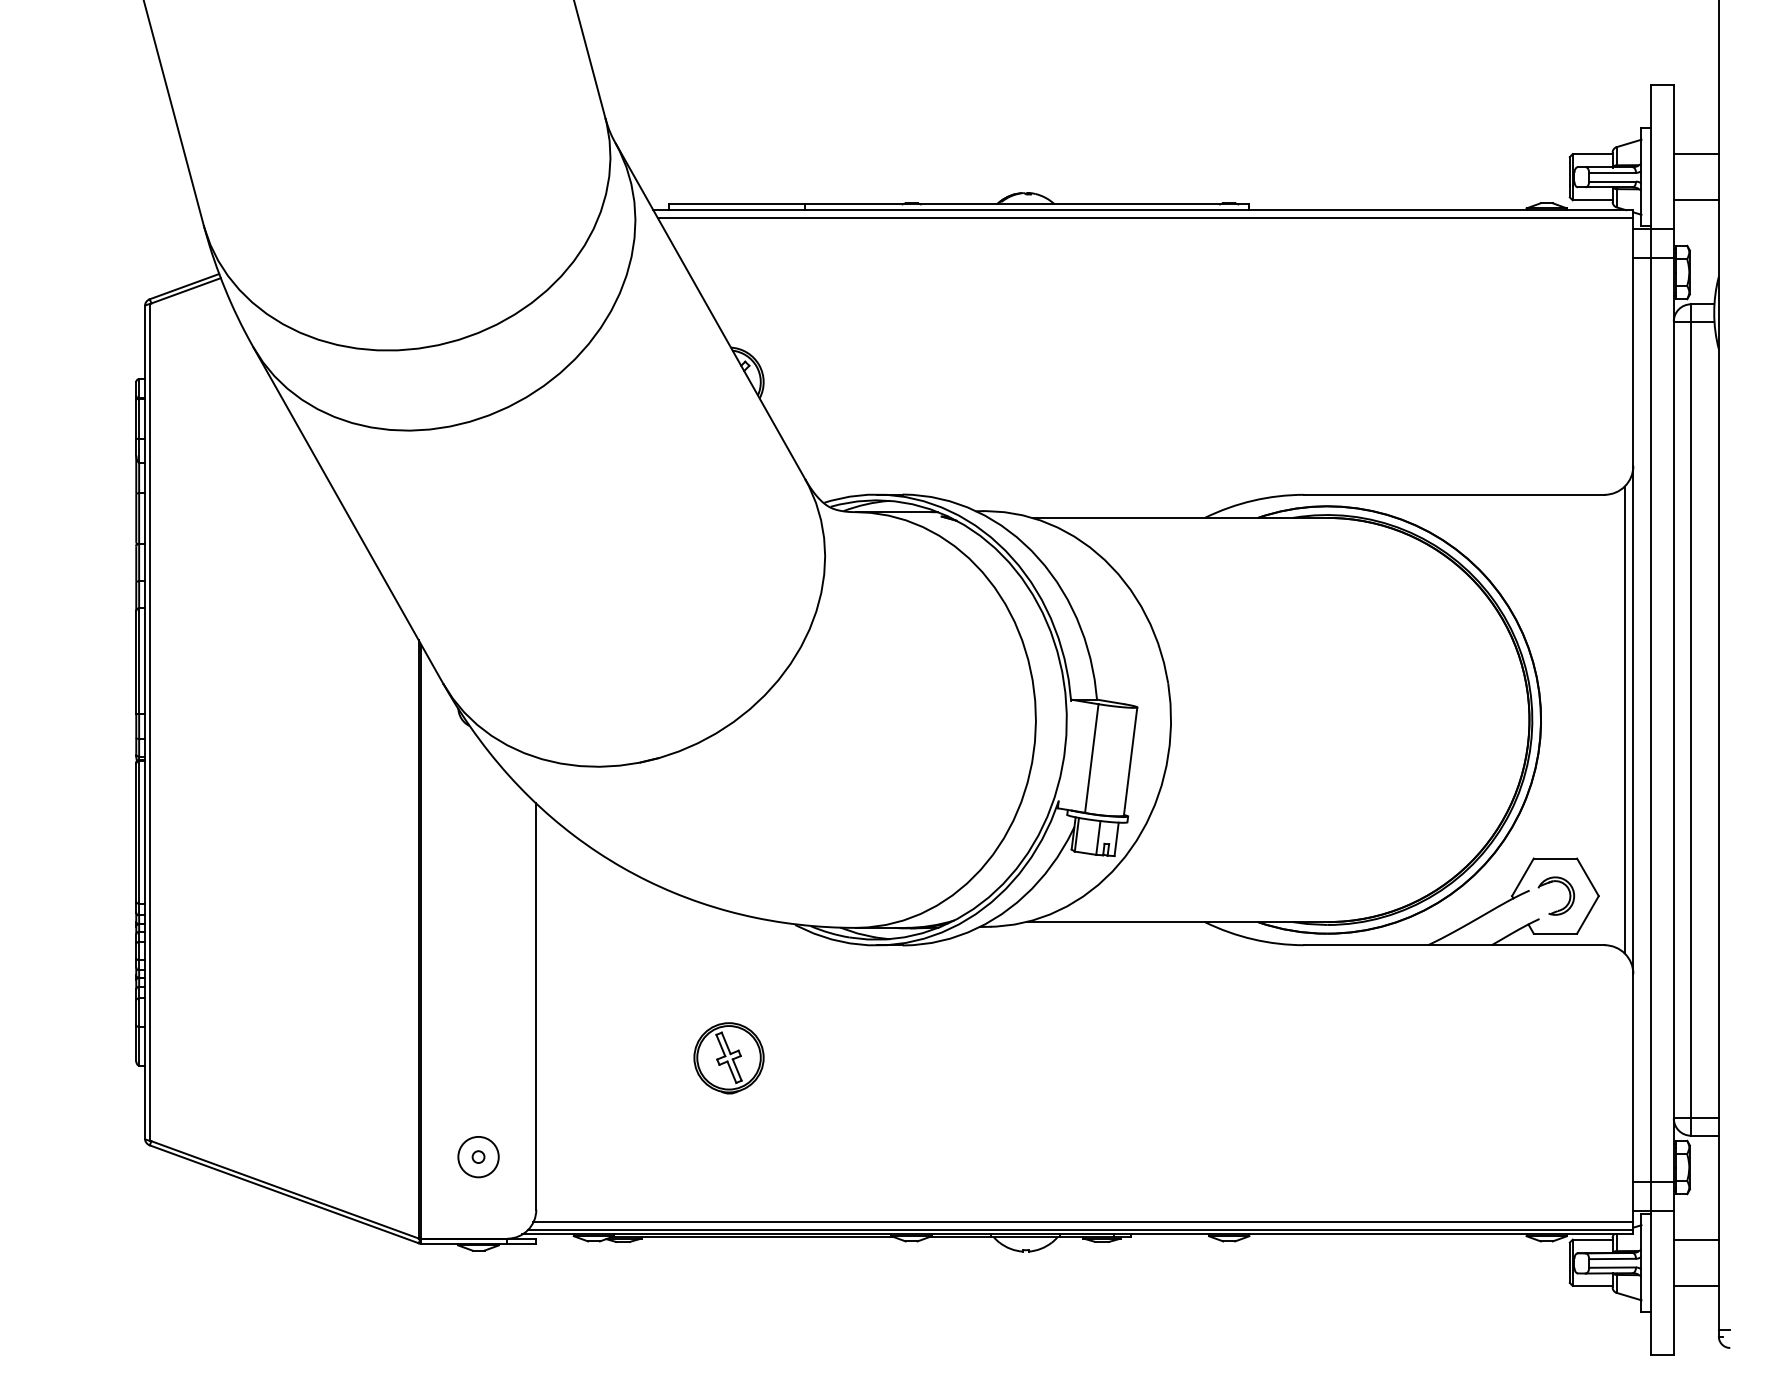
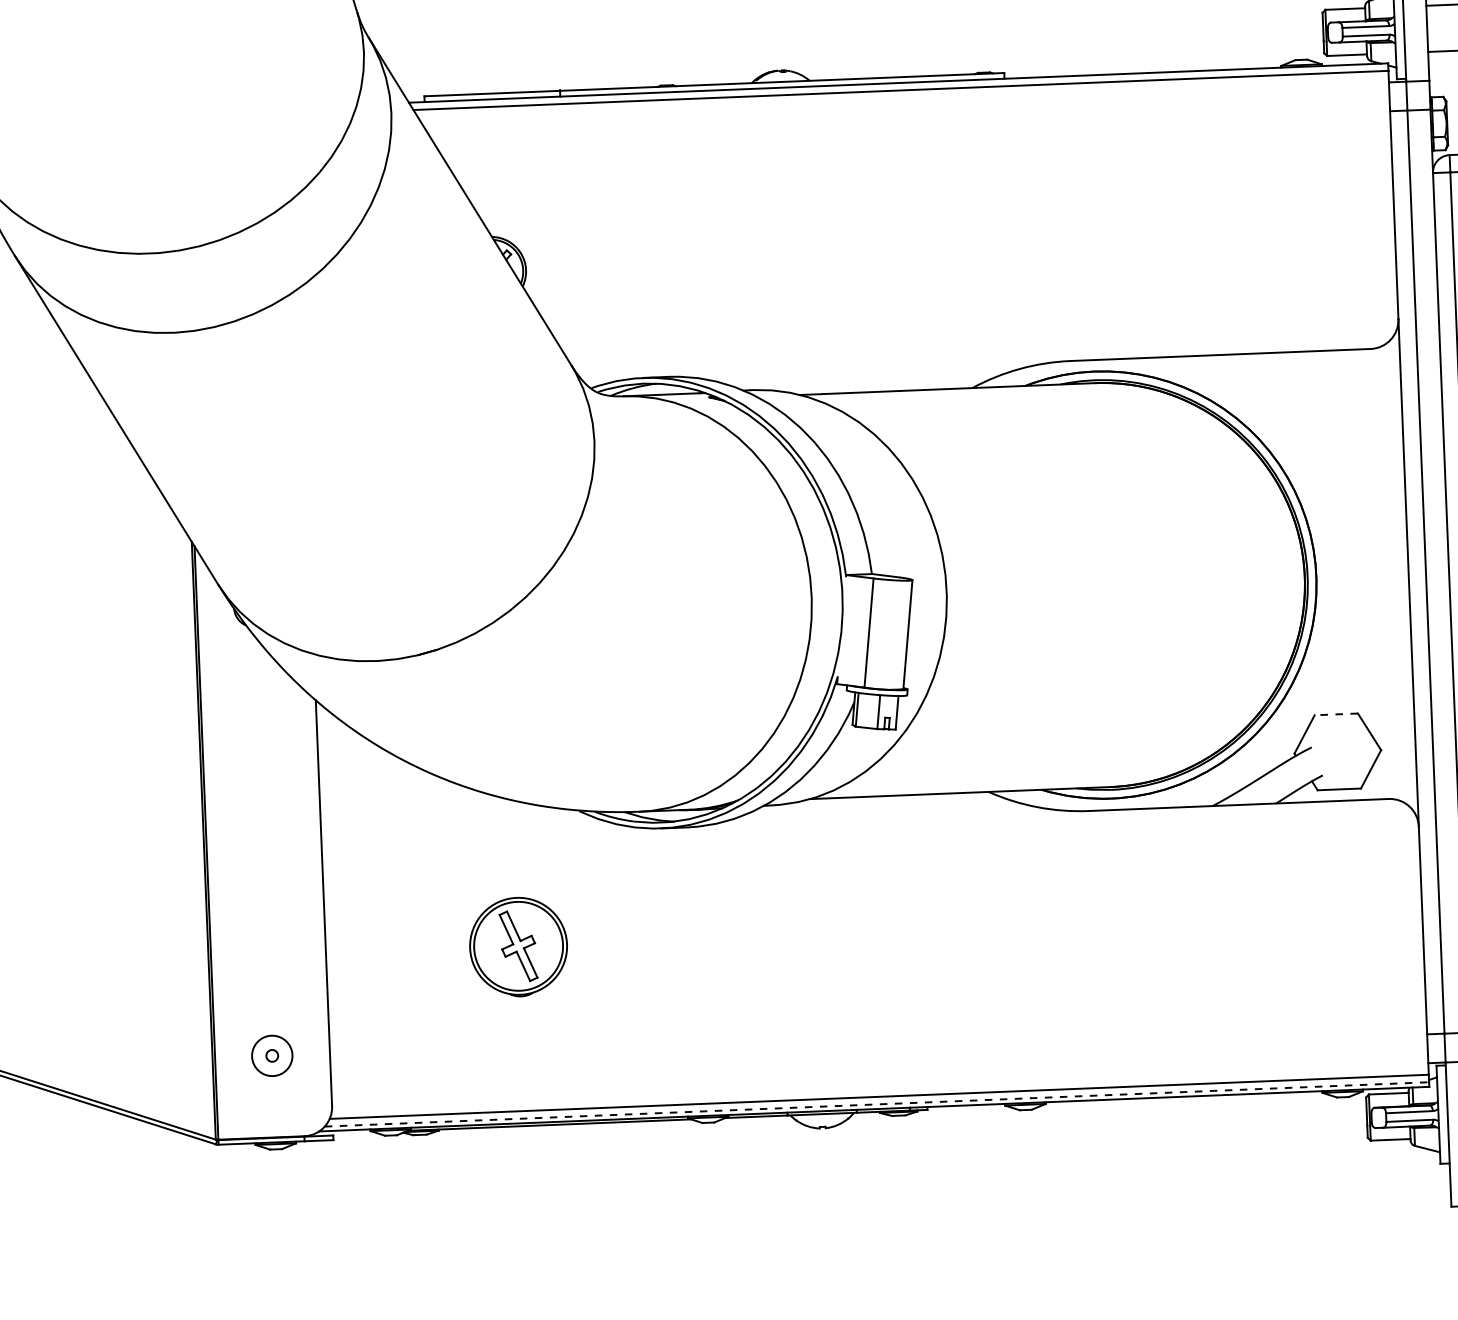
line: (1624, 719) -> (1399, 572), removed
line: (1555, 858) -> (1336, 714), solid -> dashed
part: (1550, 883) -> (1332, 739), removed
part: (728, 1058) -> (518, 947), size x1.4
line: (1080, 1229) -> (876, 1104), solid -> dashed

